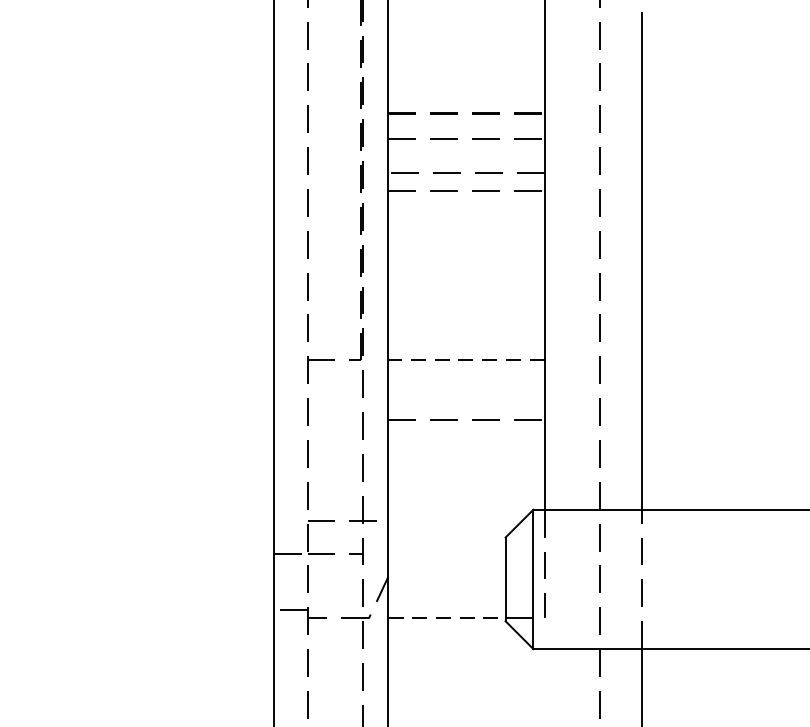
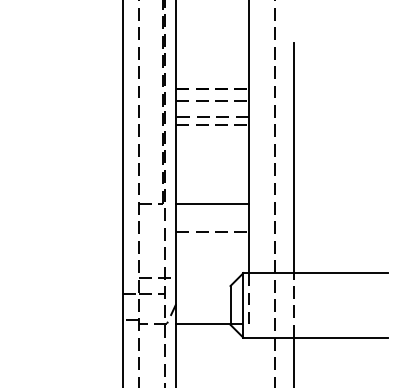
line: (464, 359) -> (211, 203), dashed -> solid
line: (447, 618) -> (203, 323), dashed -> solid

